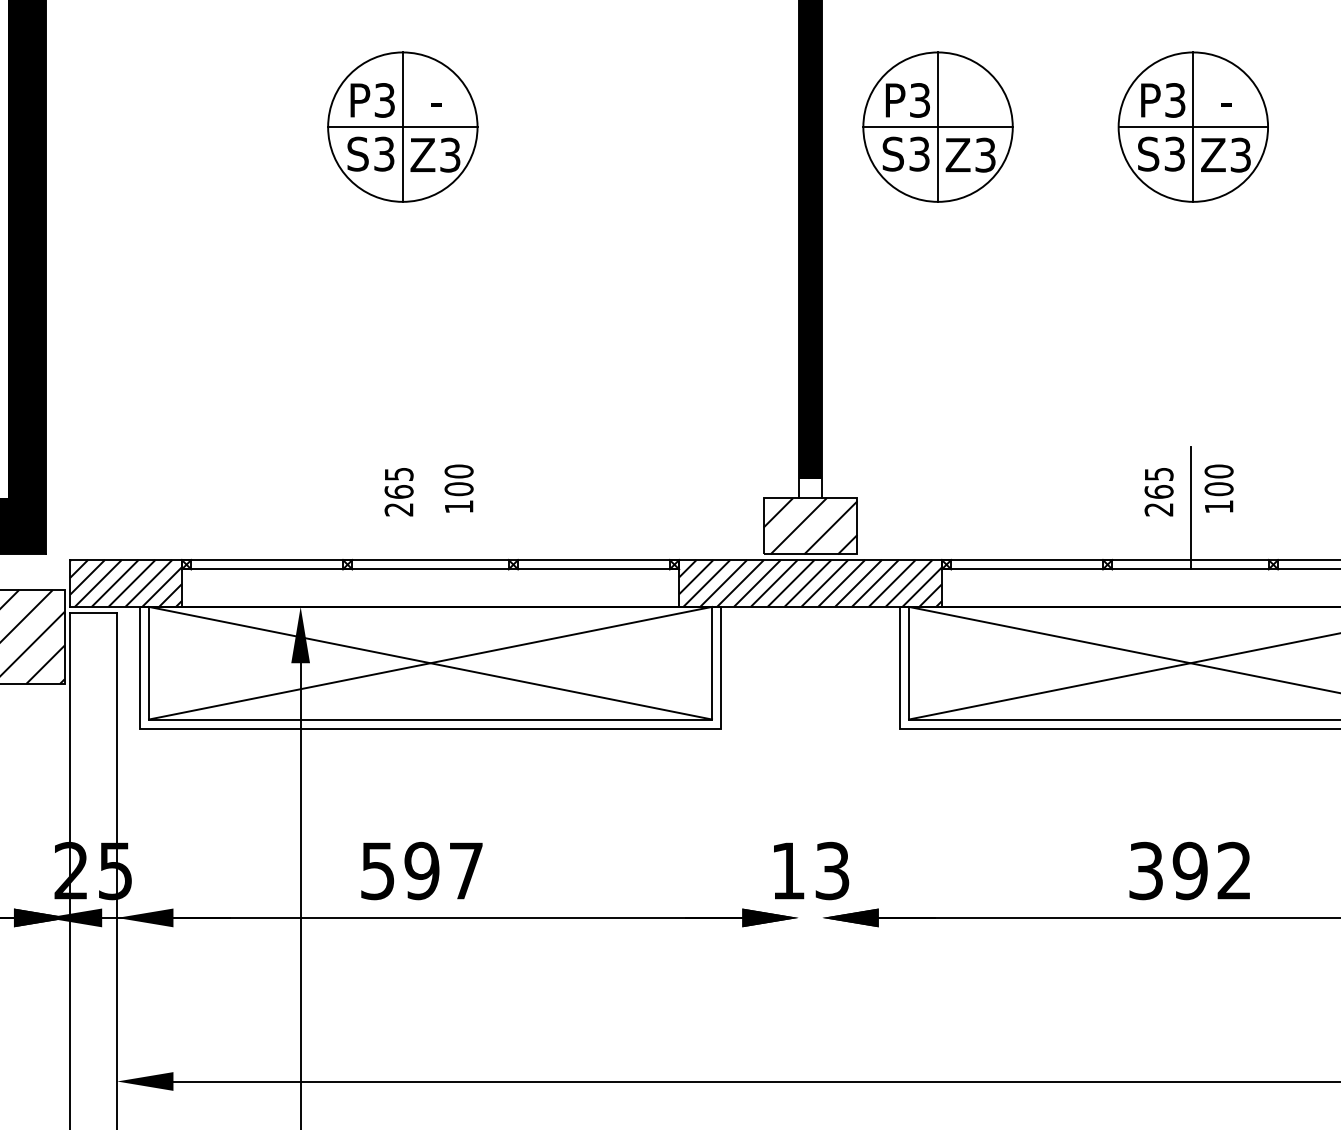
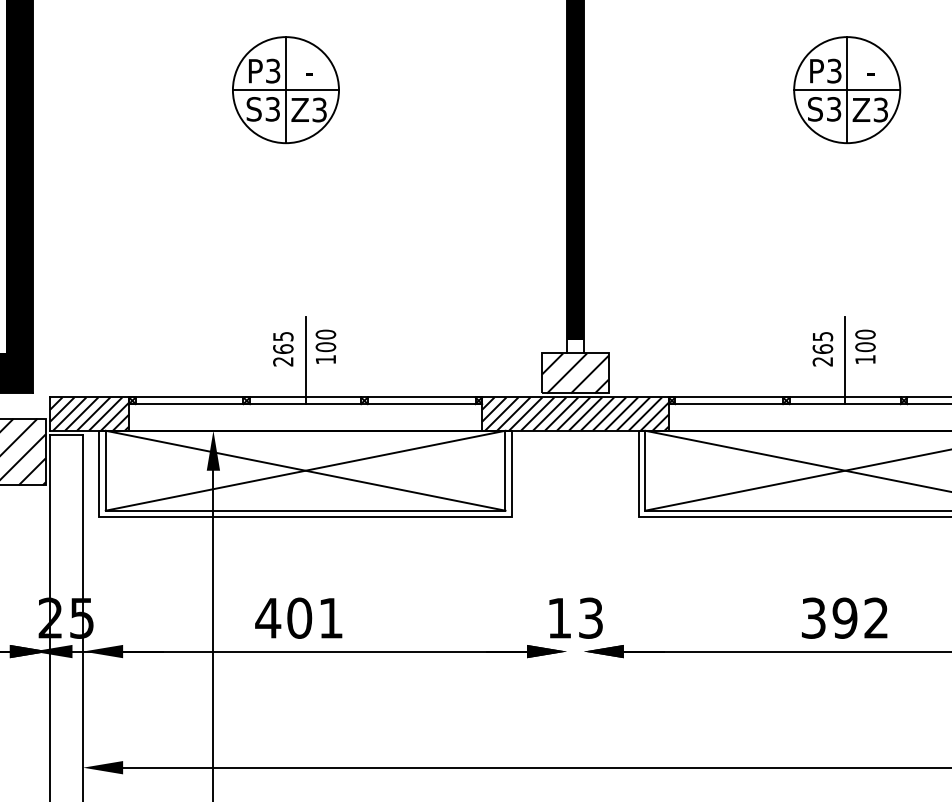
part: (937, 127) -> (665, 90), removed
line: (430, 507) -> (305, 360), added
text: (420, 869) -> (298, 617), 597 -> 401

